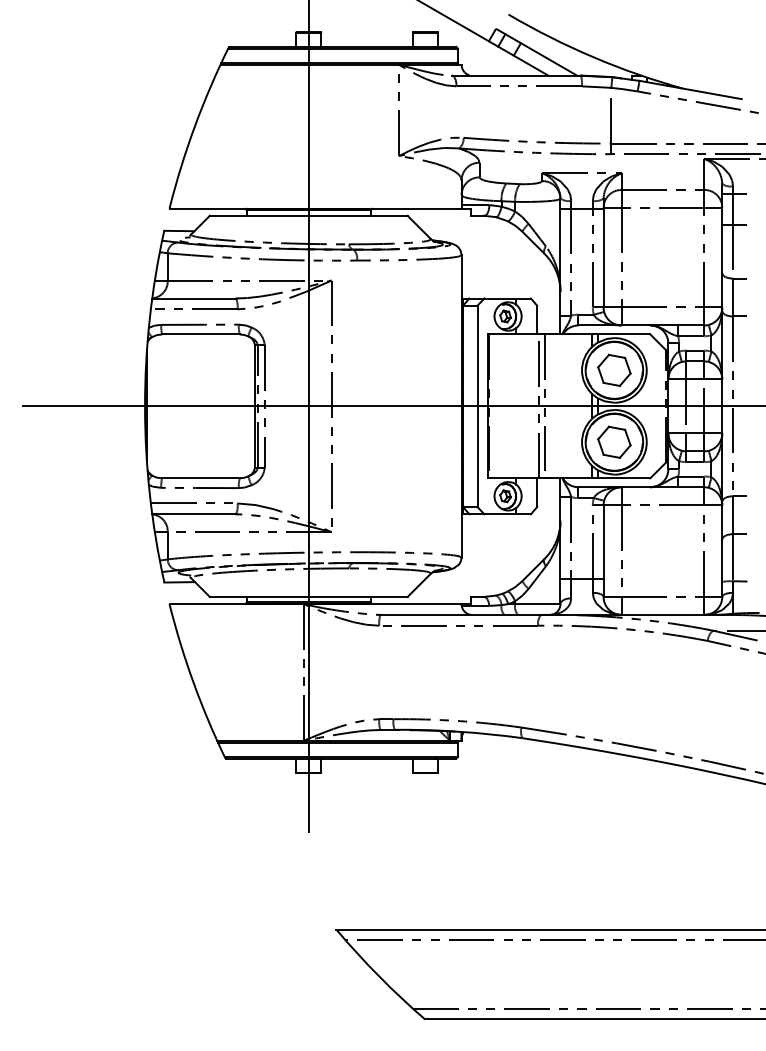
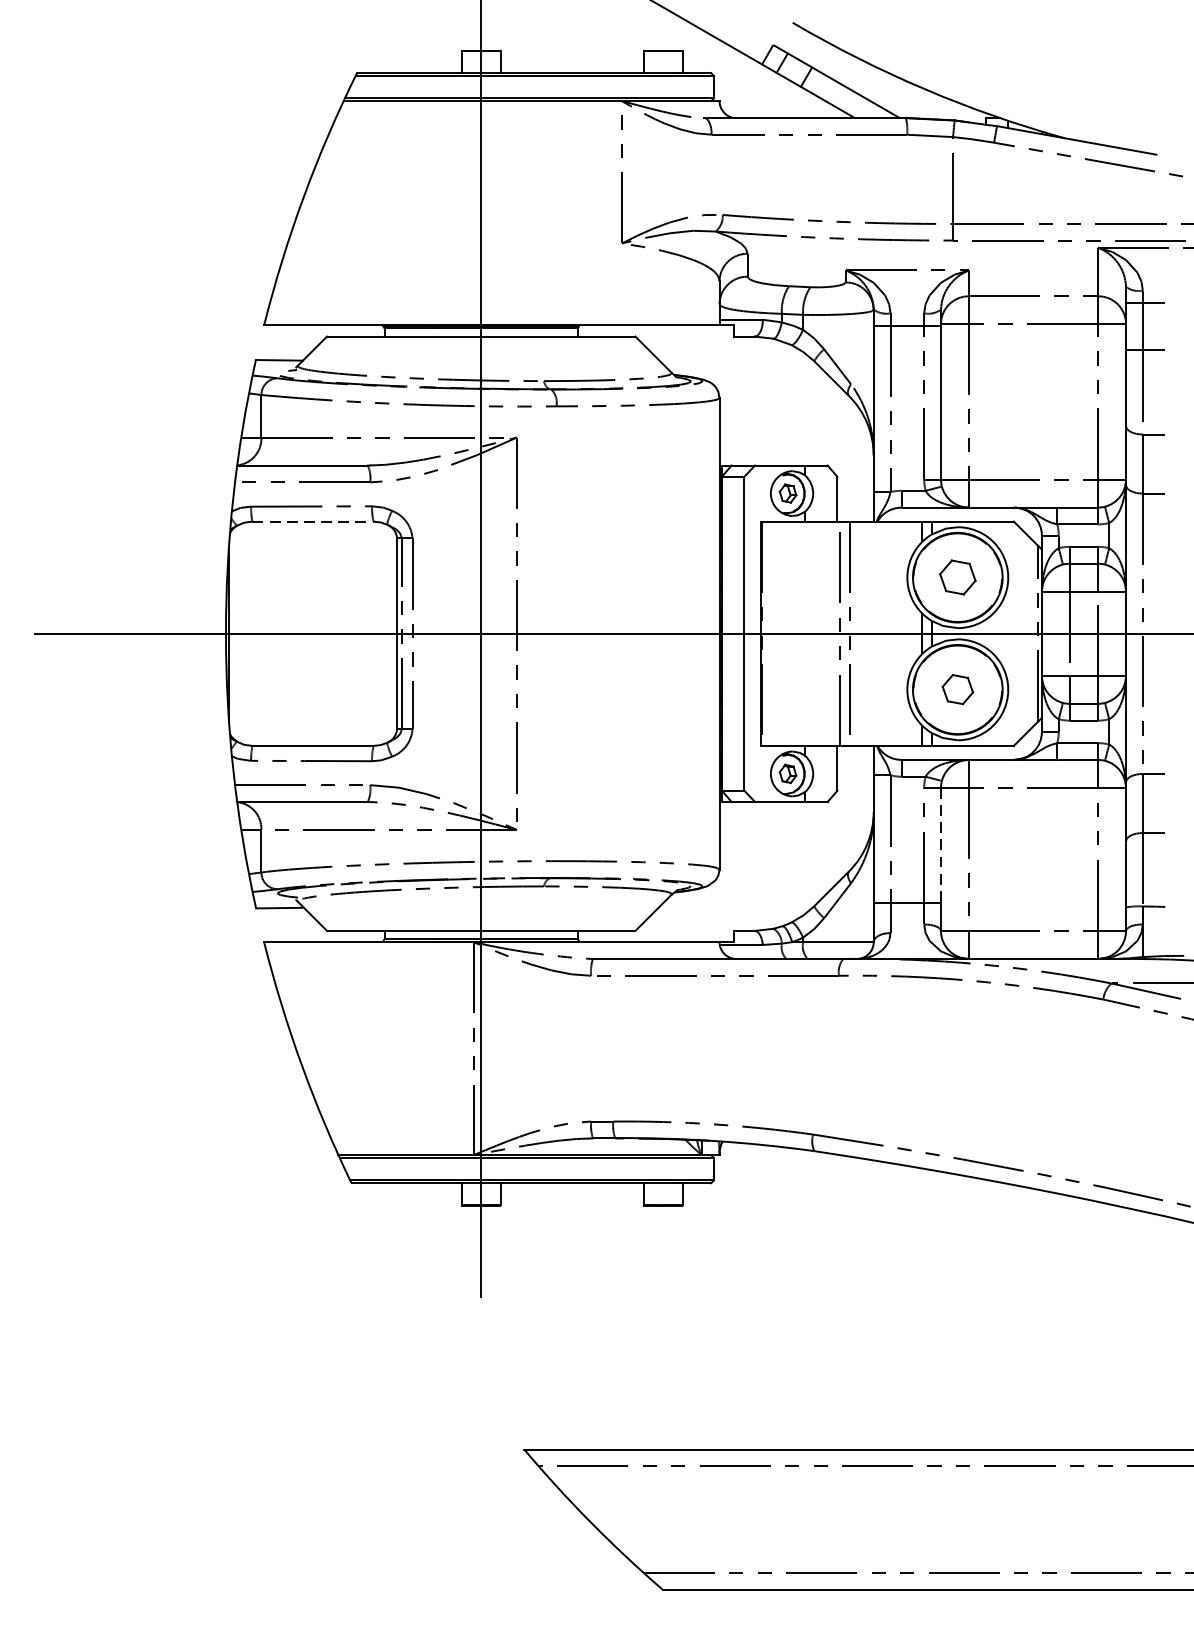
line: (200, 334) -> (312, 521), solid -> dashed
part: (614, 369) -> (957, 576), size x0.7
part: (614, 441) -> (957, 688), size x0.6
line: (603, 542) -> (940, 846), solid -> dashed

